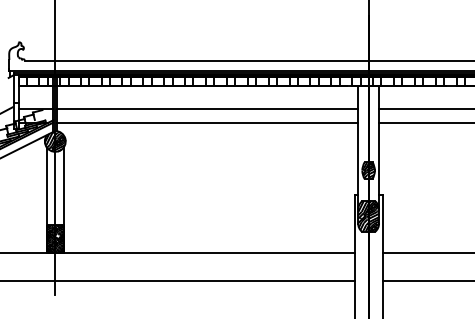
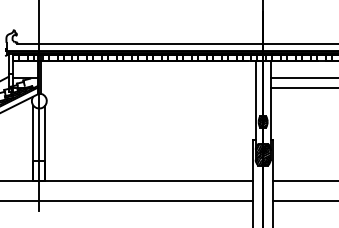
line: (207, 109) -> (148, 78), removed
line: (207, 123) -> (148, 88), removed
hatch: (54, 141) -> (38, 101), removed
hatch: (54, 238) -> (38, 170), removed

